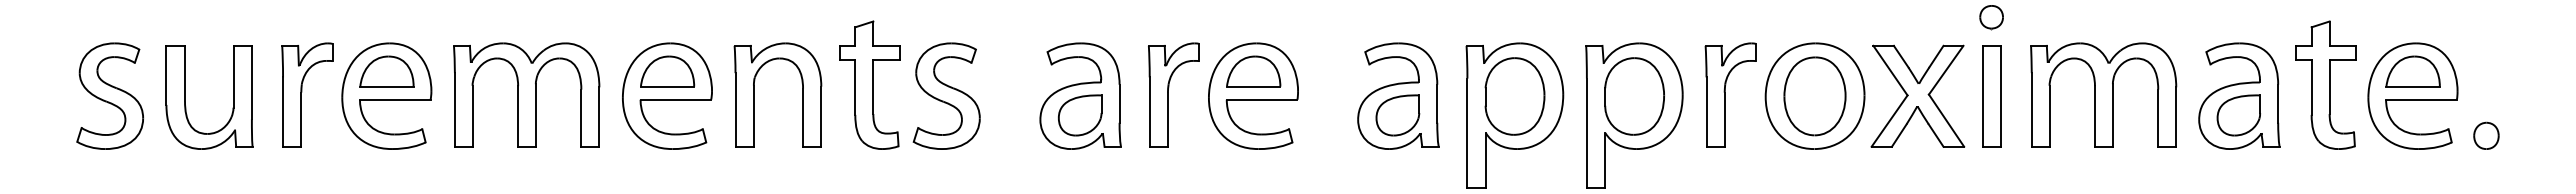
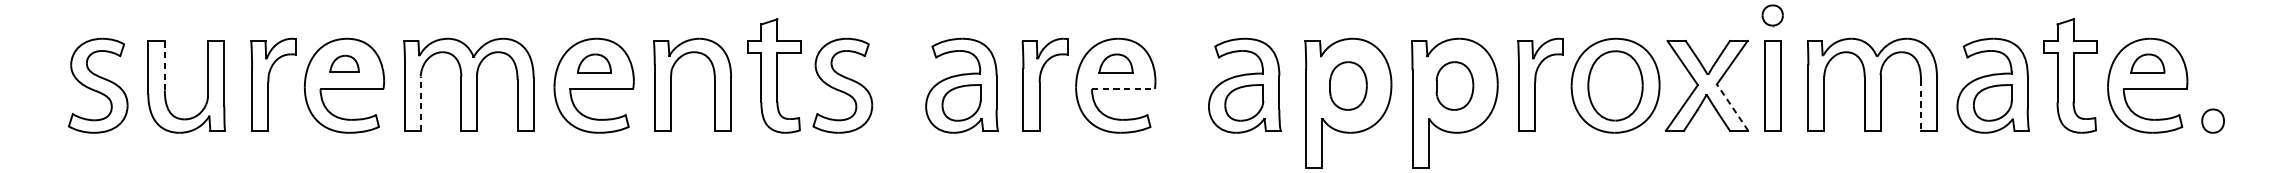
part: (386, 71) -> (344, 63), size x0.6
part: (667, 71) -> (594, 63), size x0.7
part: (1253, 71) -> (1115, 63), size x0.7
part: (2412, 71) -> (2147, 63), size x0.7
line: (185, 73) -> (165, 65), solid -> dashed
part: (1514, 96) -> (1348, 86), size x0.7
part: (1634, 96) -> (1454, 86), size x0.7
line: (1262, 99) -> (1123, 88), solid -> dashed
line: (472, 115) -> (420, 102), solid -> dashed
line: (2158, 118) -> (1921, 105), solid -> dashed
line: (1946, 120) -> (1732, 107), solid -> dashed

